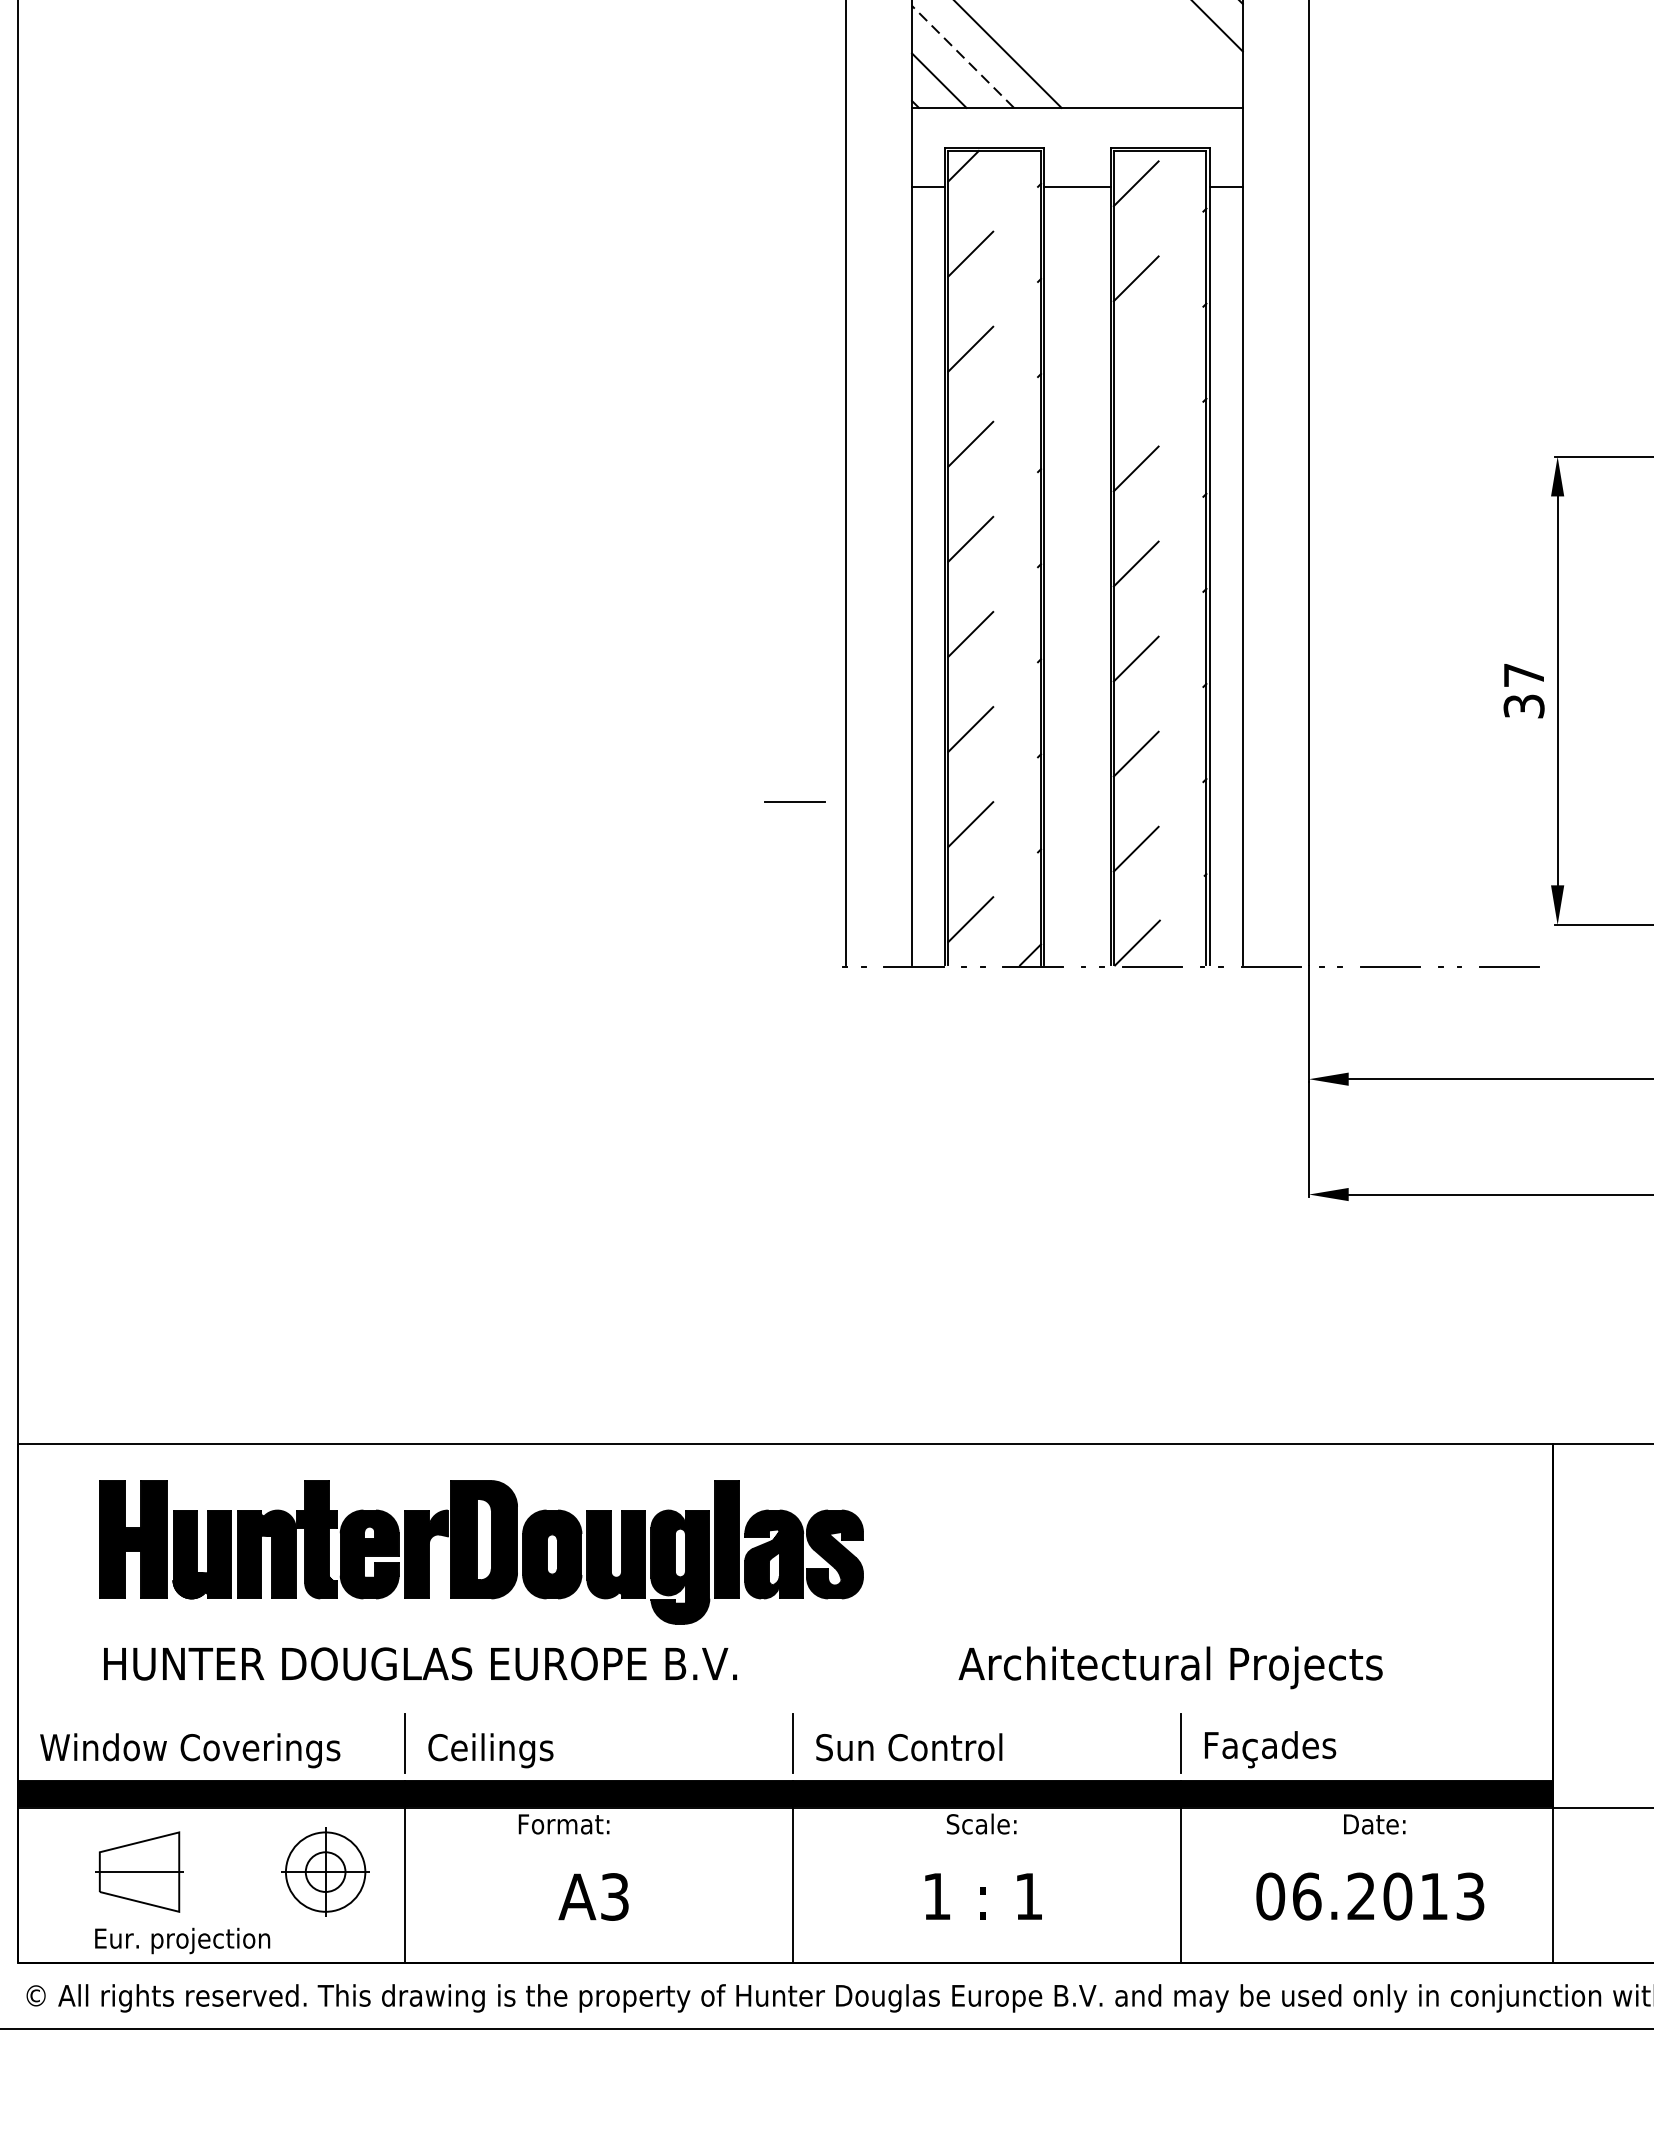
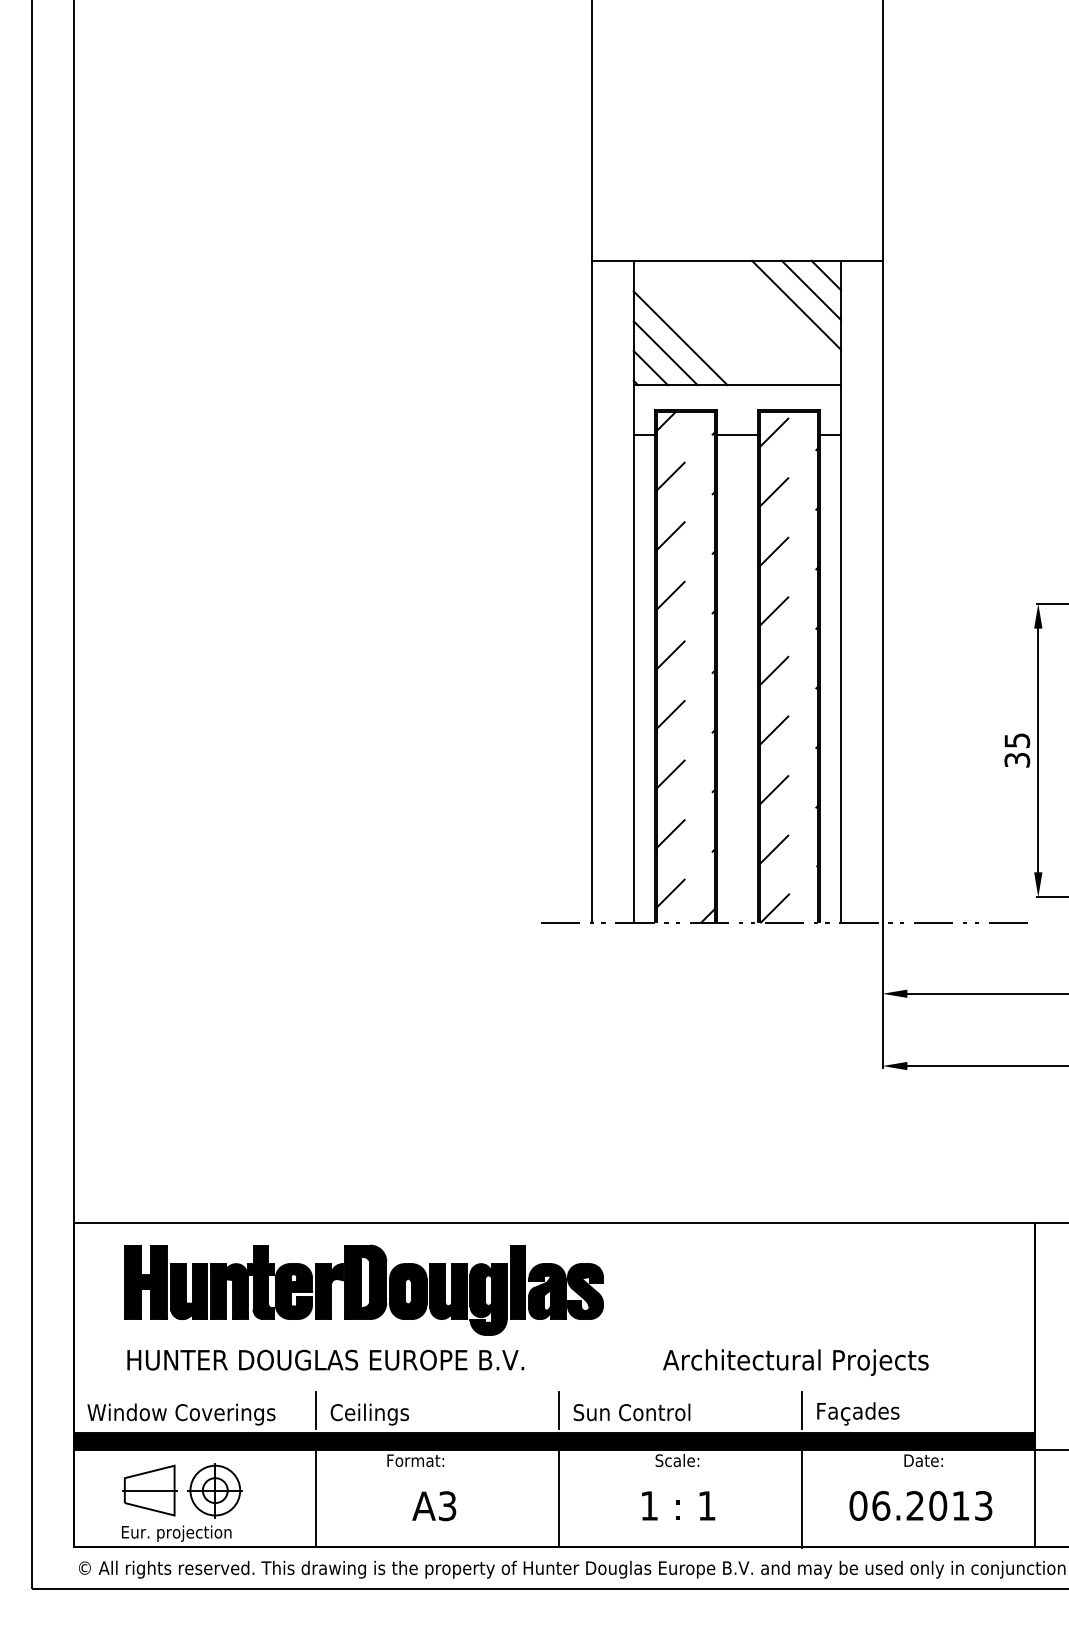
line: (962, 55) -> (665, 352), dashed -> solid
line: (1136, 373) -> (774, 551), added
text: (1524, 674) -> (1017, 740), 37 -> 35
line: (795, 801) -> (560, 922), moved
part: (324, 1871) -> (214, 1490), moved

